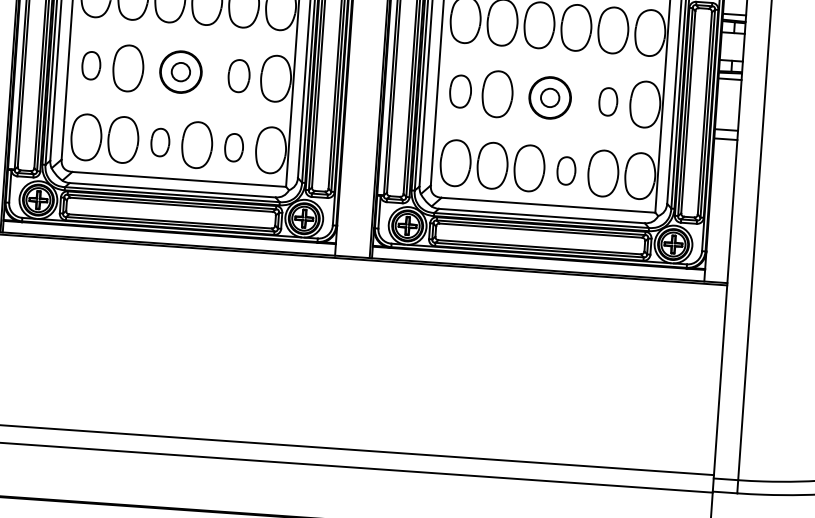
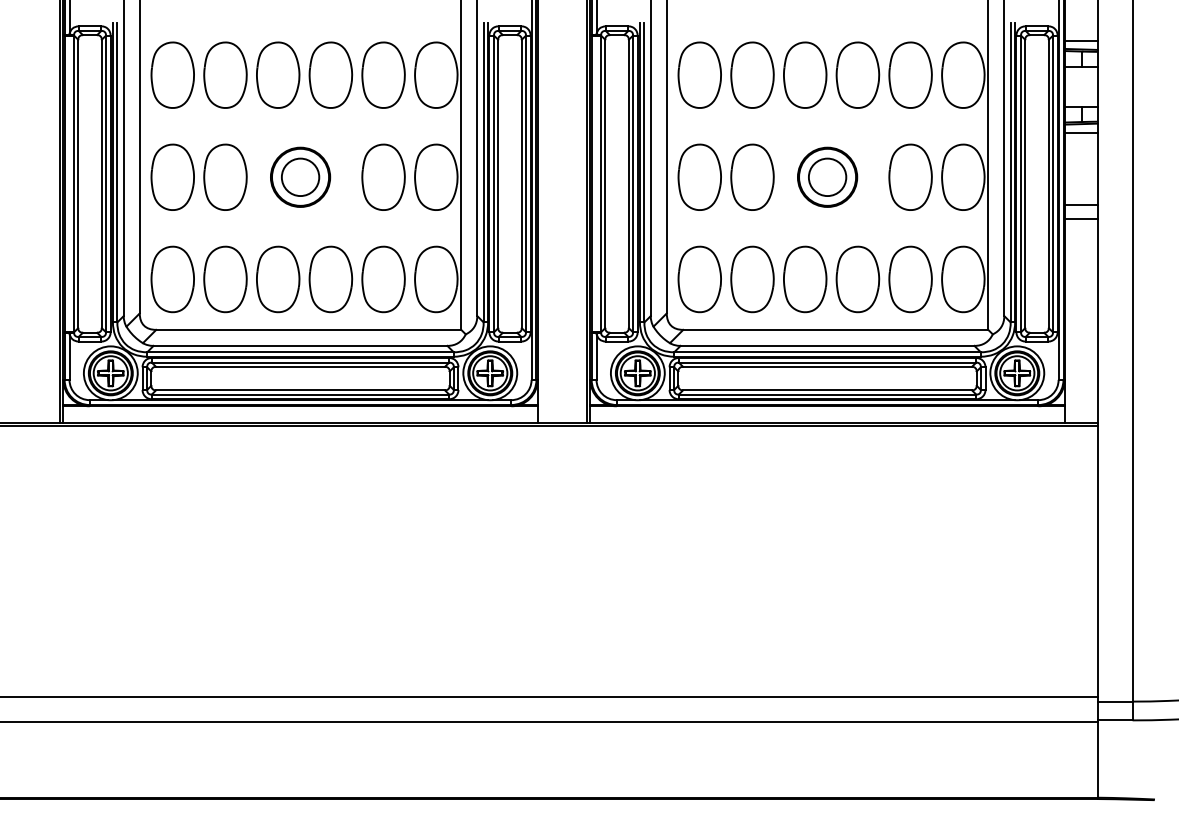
part: (91, 65) -> (172, 176), size x1.67
circle: (180, 72) -> (300, 177), size x1.43
part: (239, 75) -> (383, 176), size x1.43
part: (460, 91) -> (699, 176), size x1.43
circle: (550, 98) -> (827, 177), size x1.43
part: (608, 101) -> (910, 176), size x1.67
part: (160, 142) -> (278, 279), size x1.67
part: (234, 147) -> (383, 279), size x1.67
part: (566, 170) -> (857, 279), size x1.67

